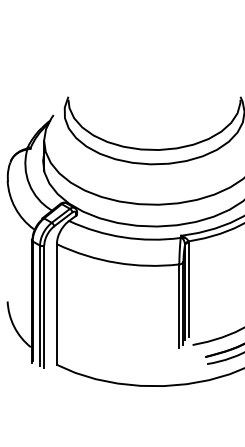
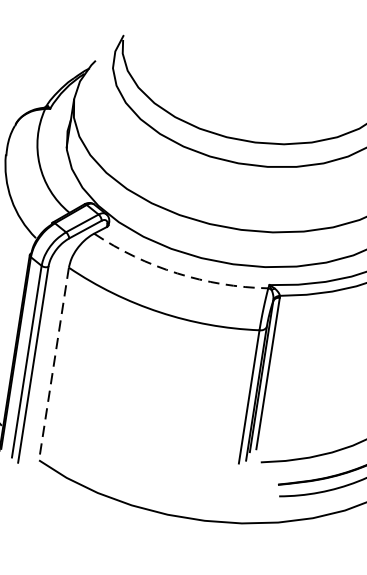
arc: (123, 237) -> (176, 273), solid -> dashed
line: (56, 304) -> (53, 363), solid -> dashed

